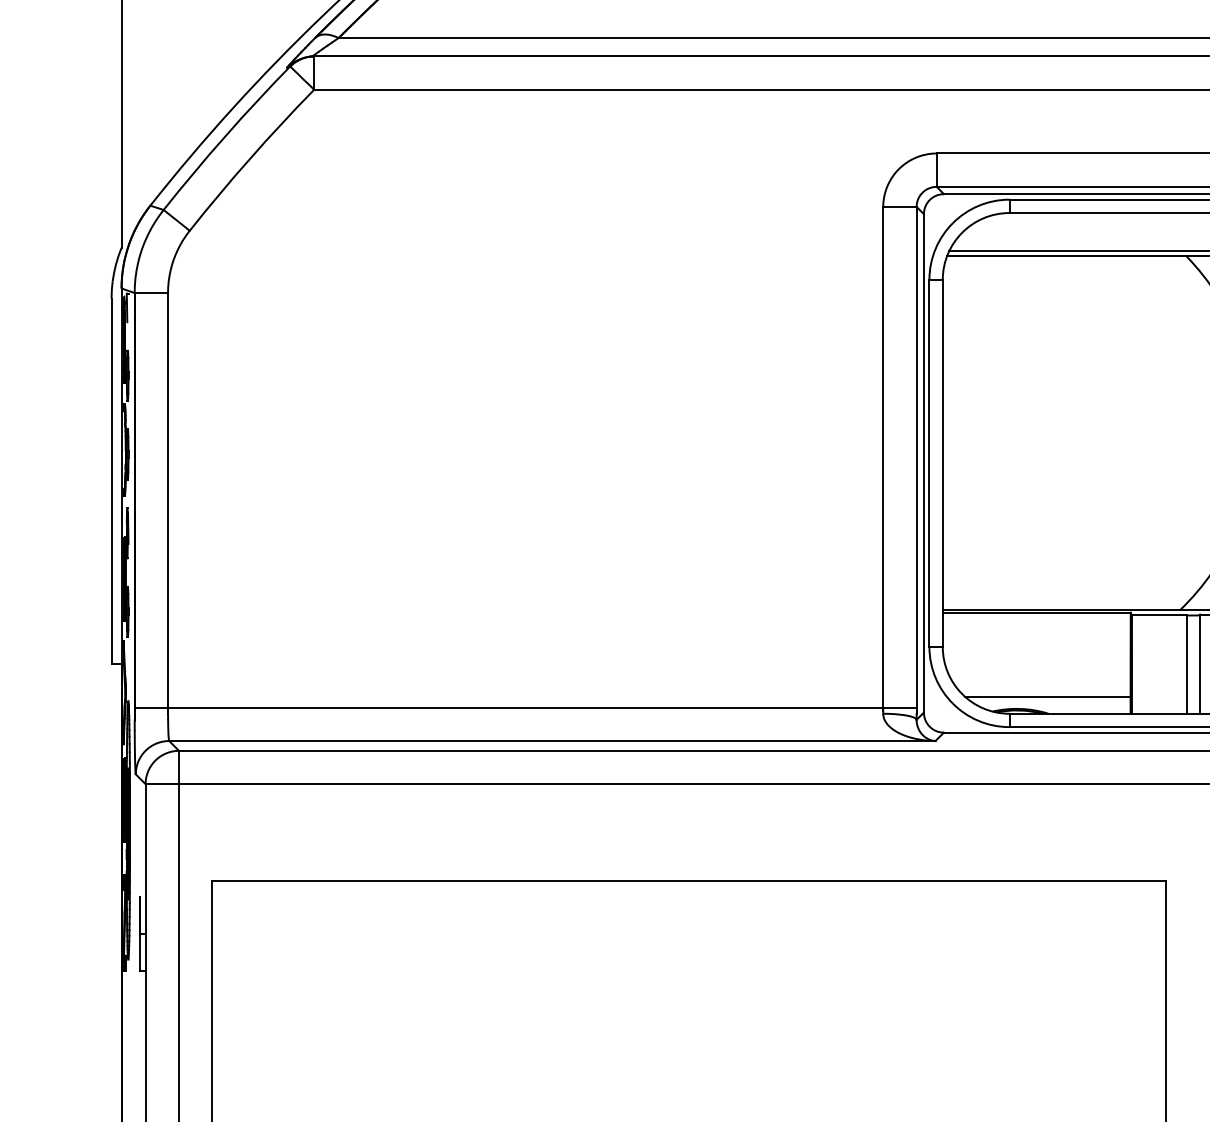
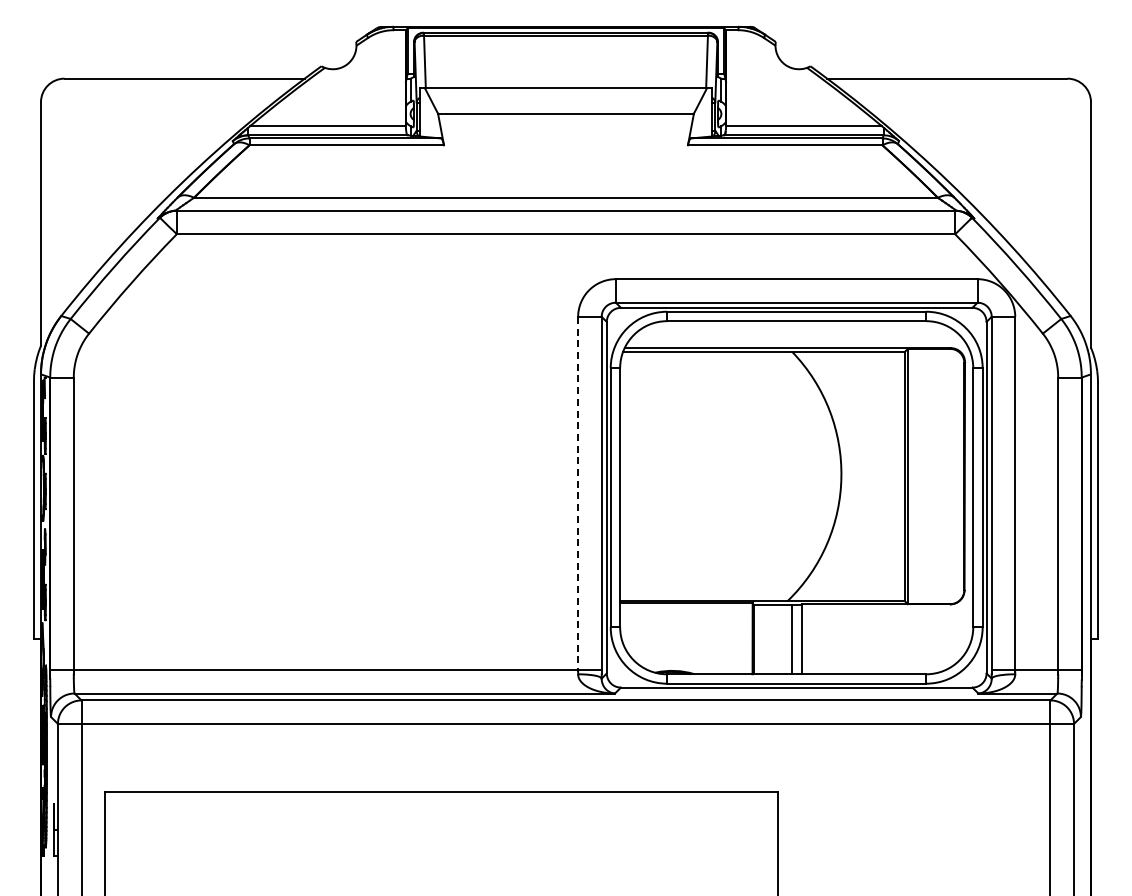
line: (883, 458) -> (578, 494), solid -> dashed
line: (1048, 697) -> (694, 662), removed

